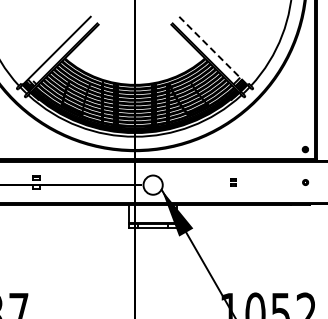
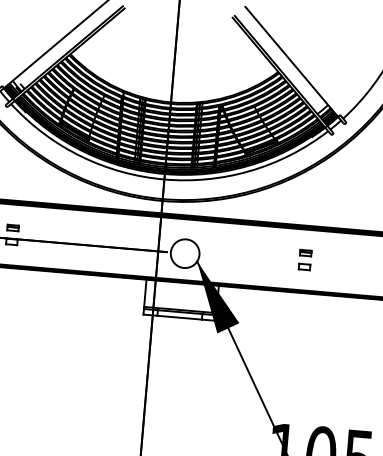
line: (213, 51) -> (291, 62), dashed -> solid
part: (233, 182) -> (304, 260), size x1.67

